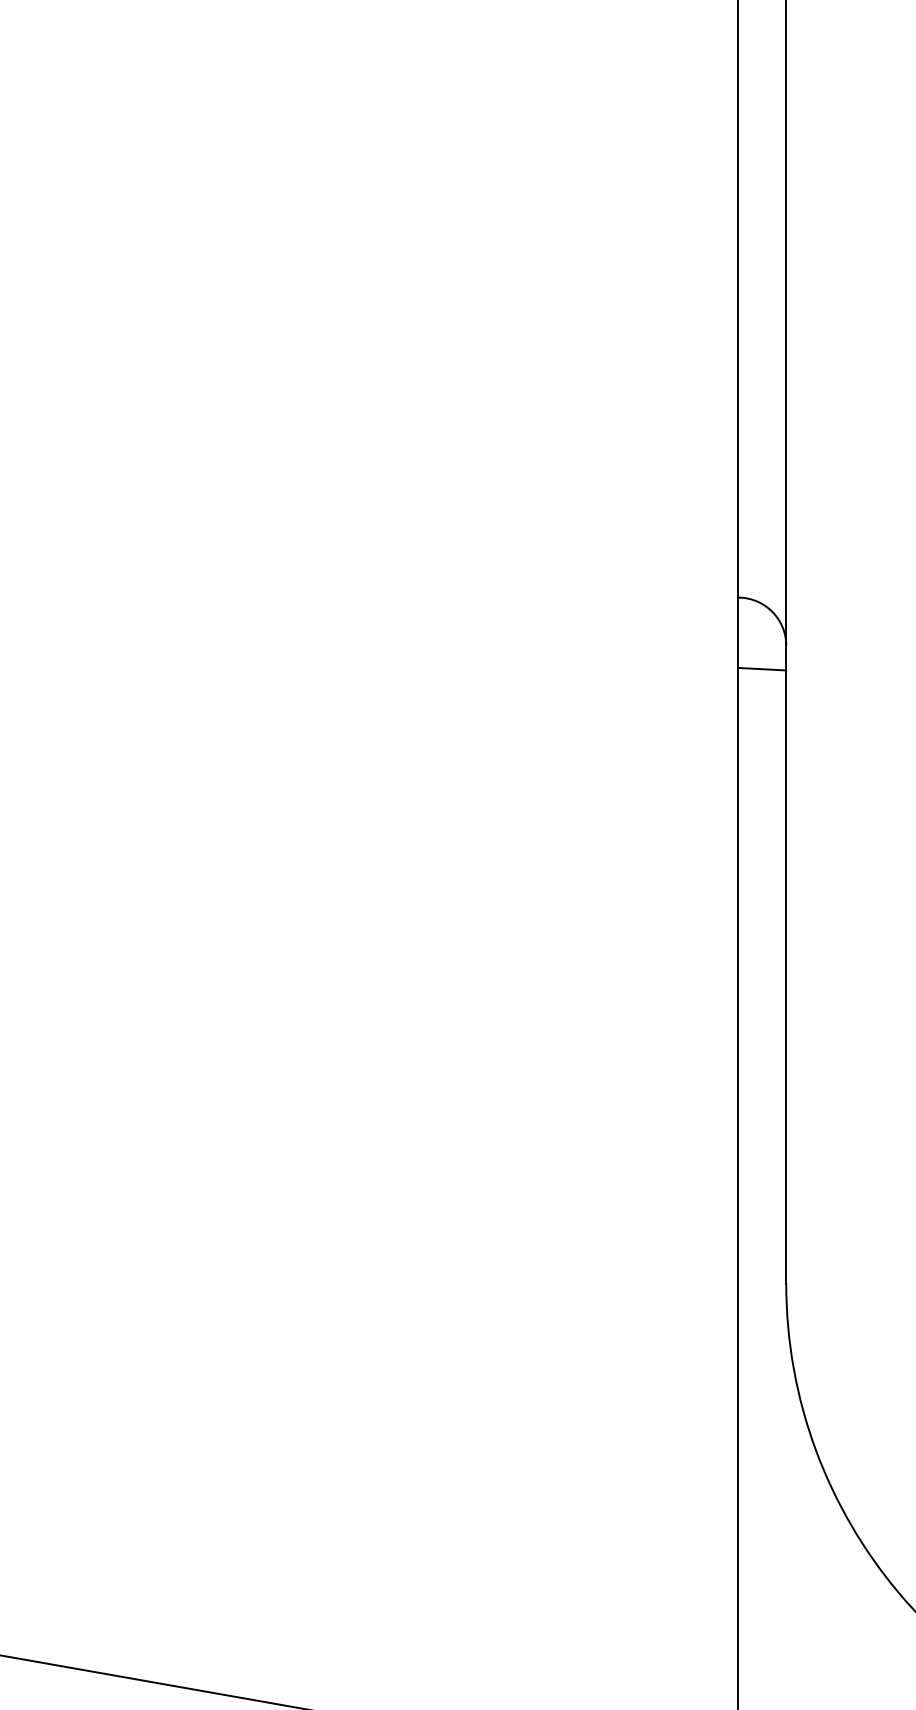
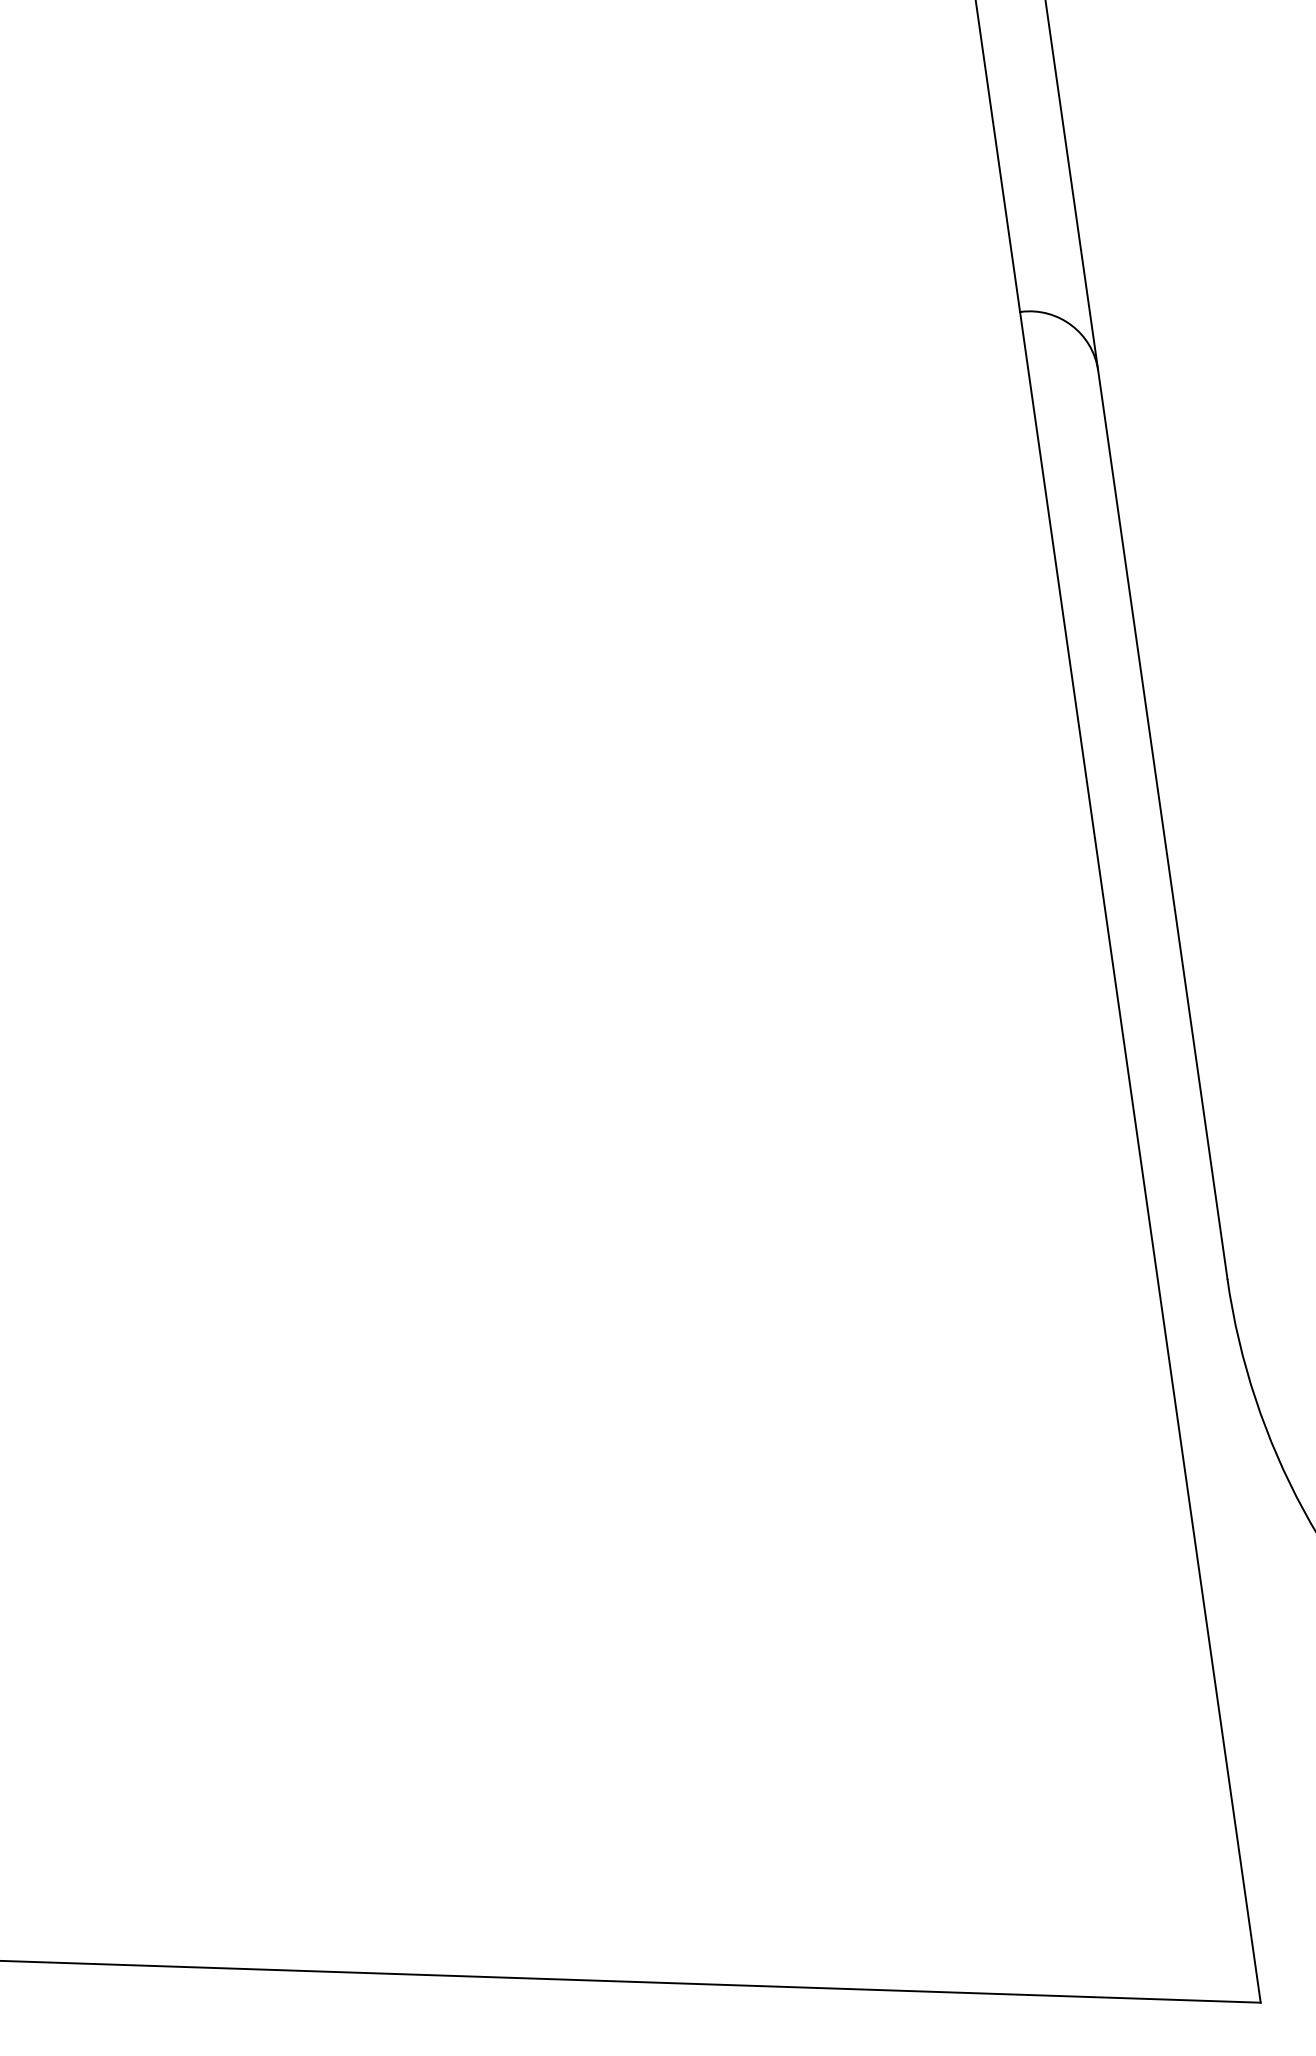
line: (762, 668) -> (1069, 407), removed

